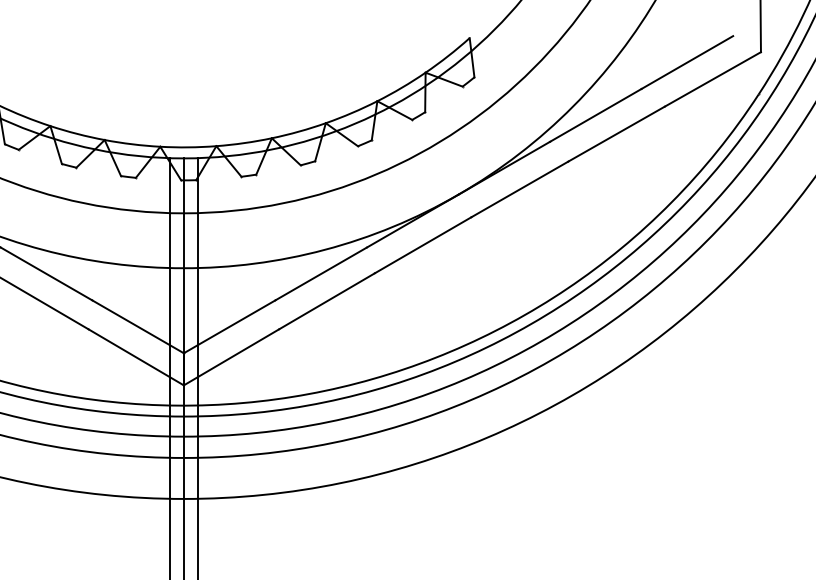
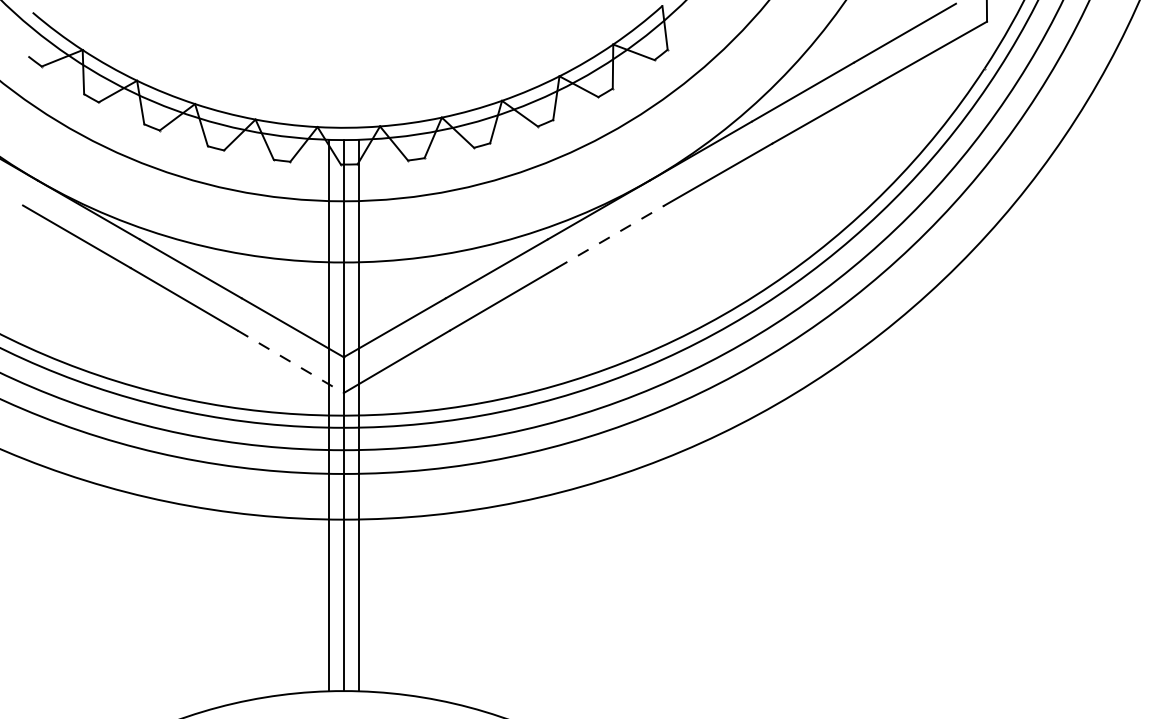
line: (423, 244) -> (610, 236), solid -> dashed
line: (136, 357) -> (290, 361), solid -> dashed

